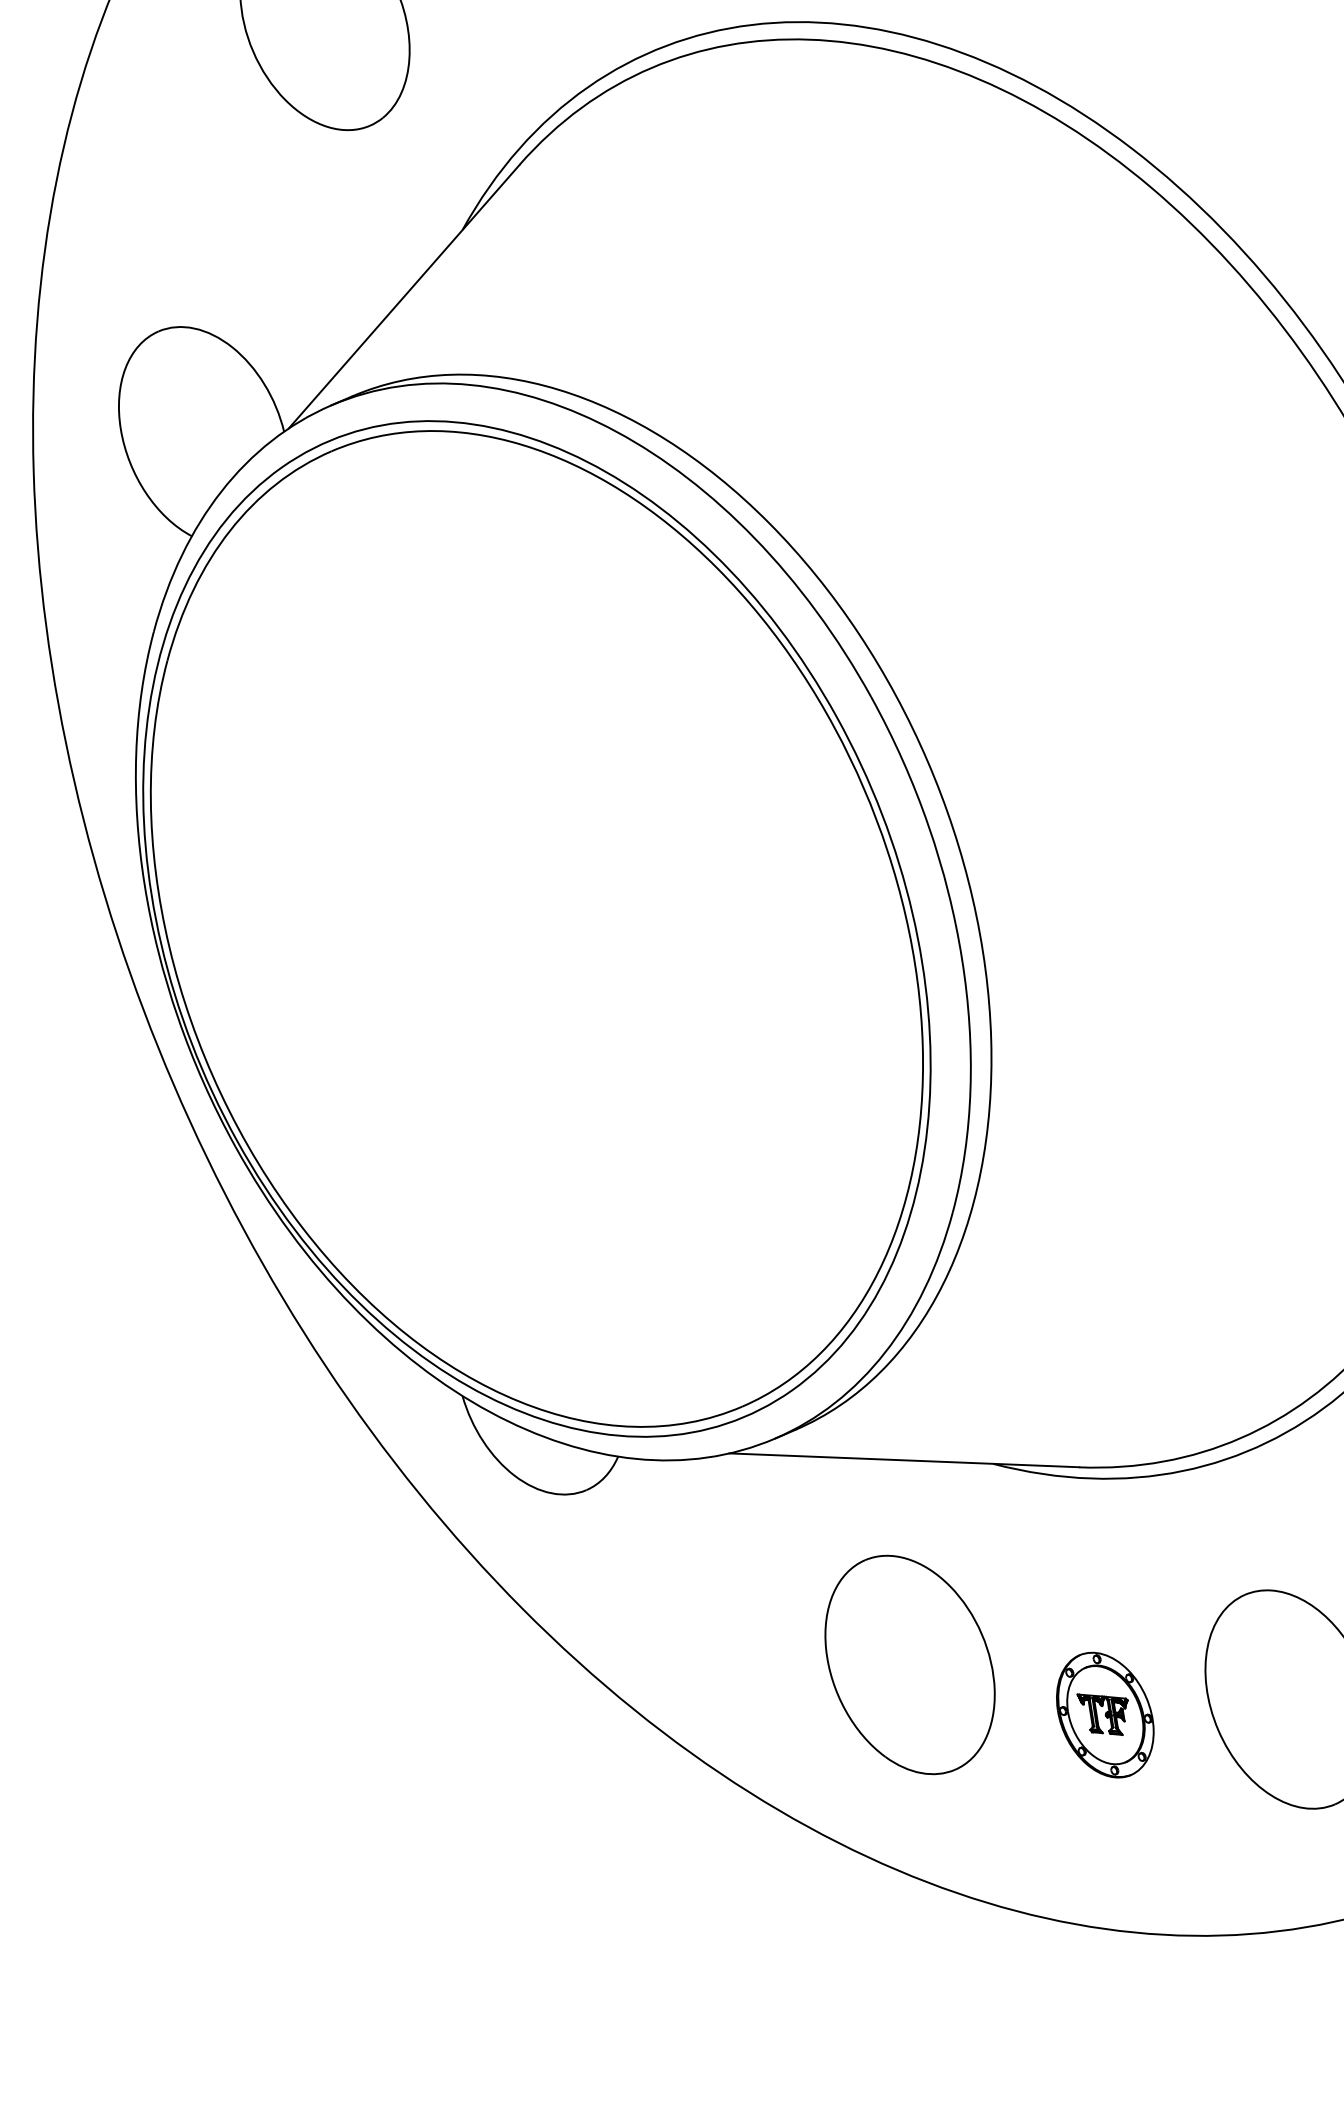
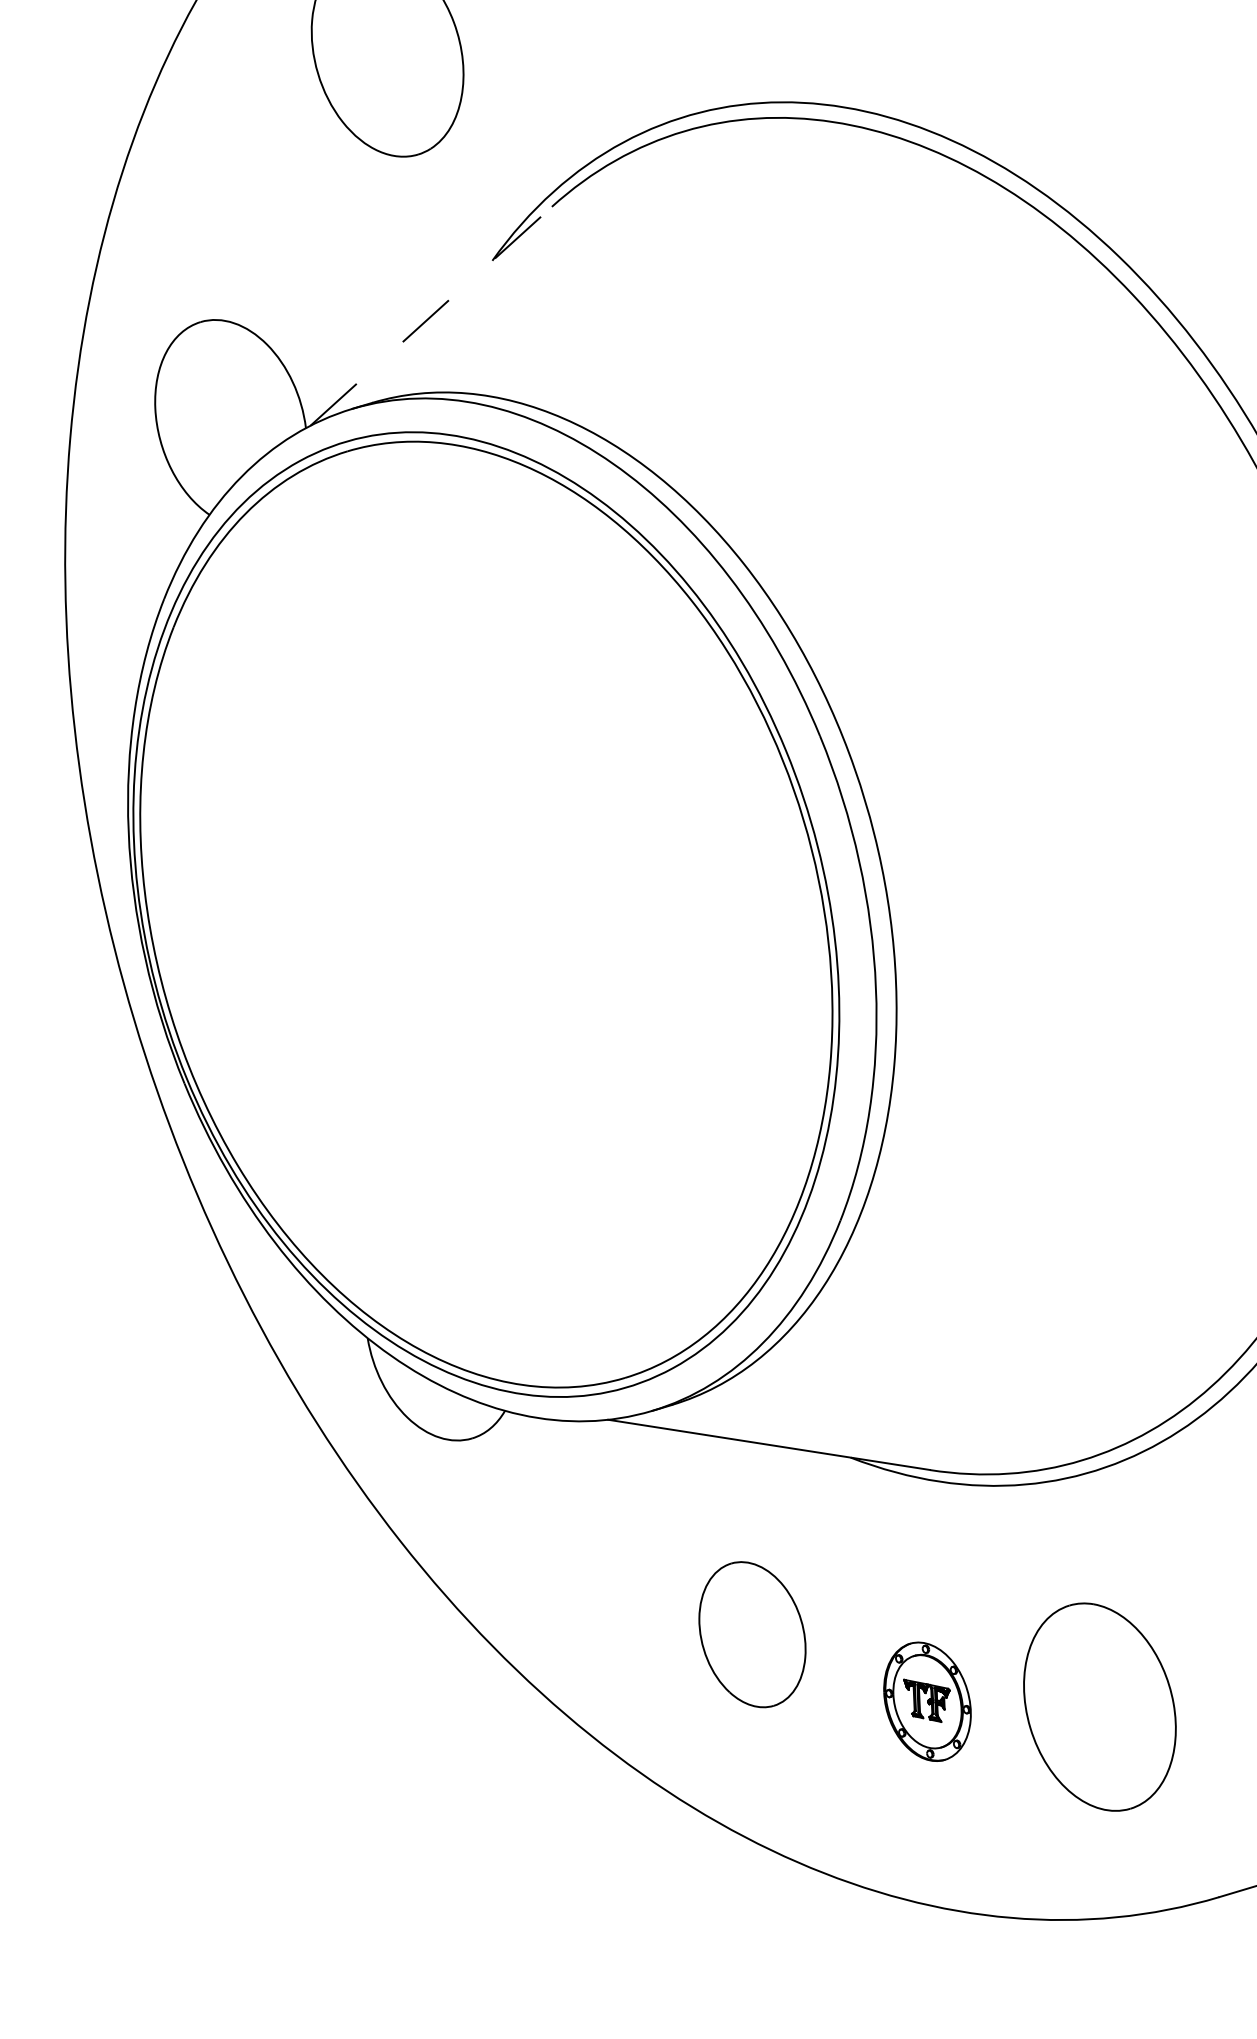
line: (404, 296) -> (431, 316), solid -> dashed
part: (910, 1664) -> (752, 1634), size x0.7

